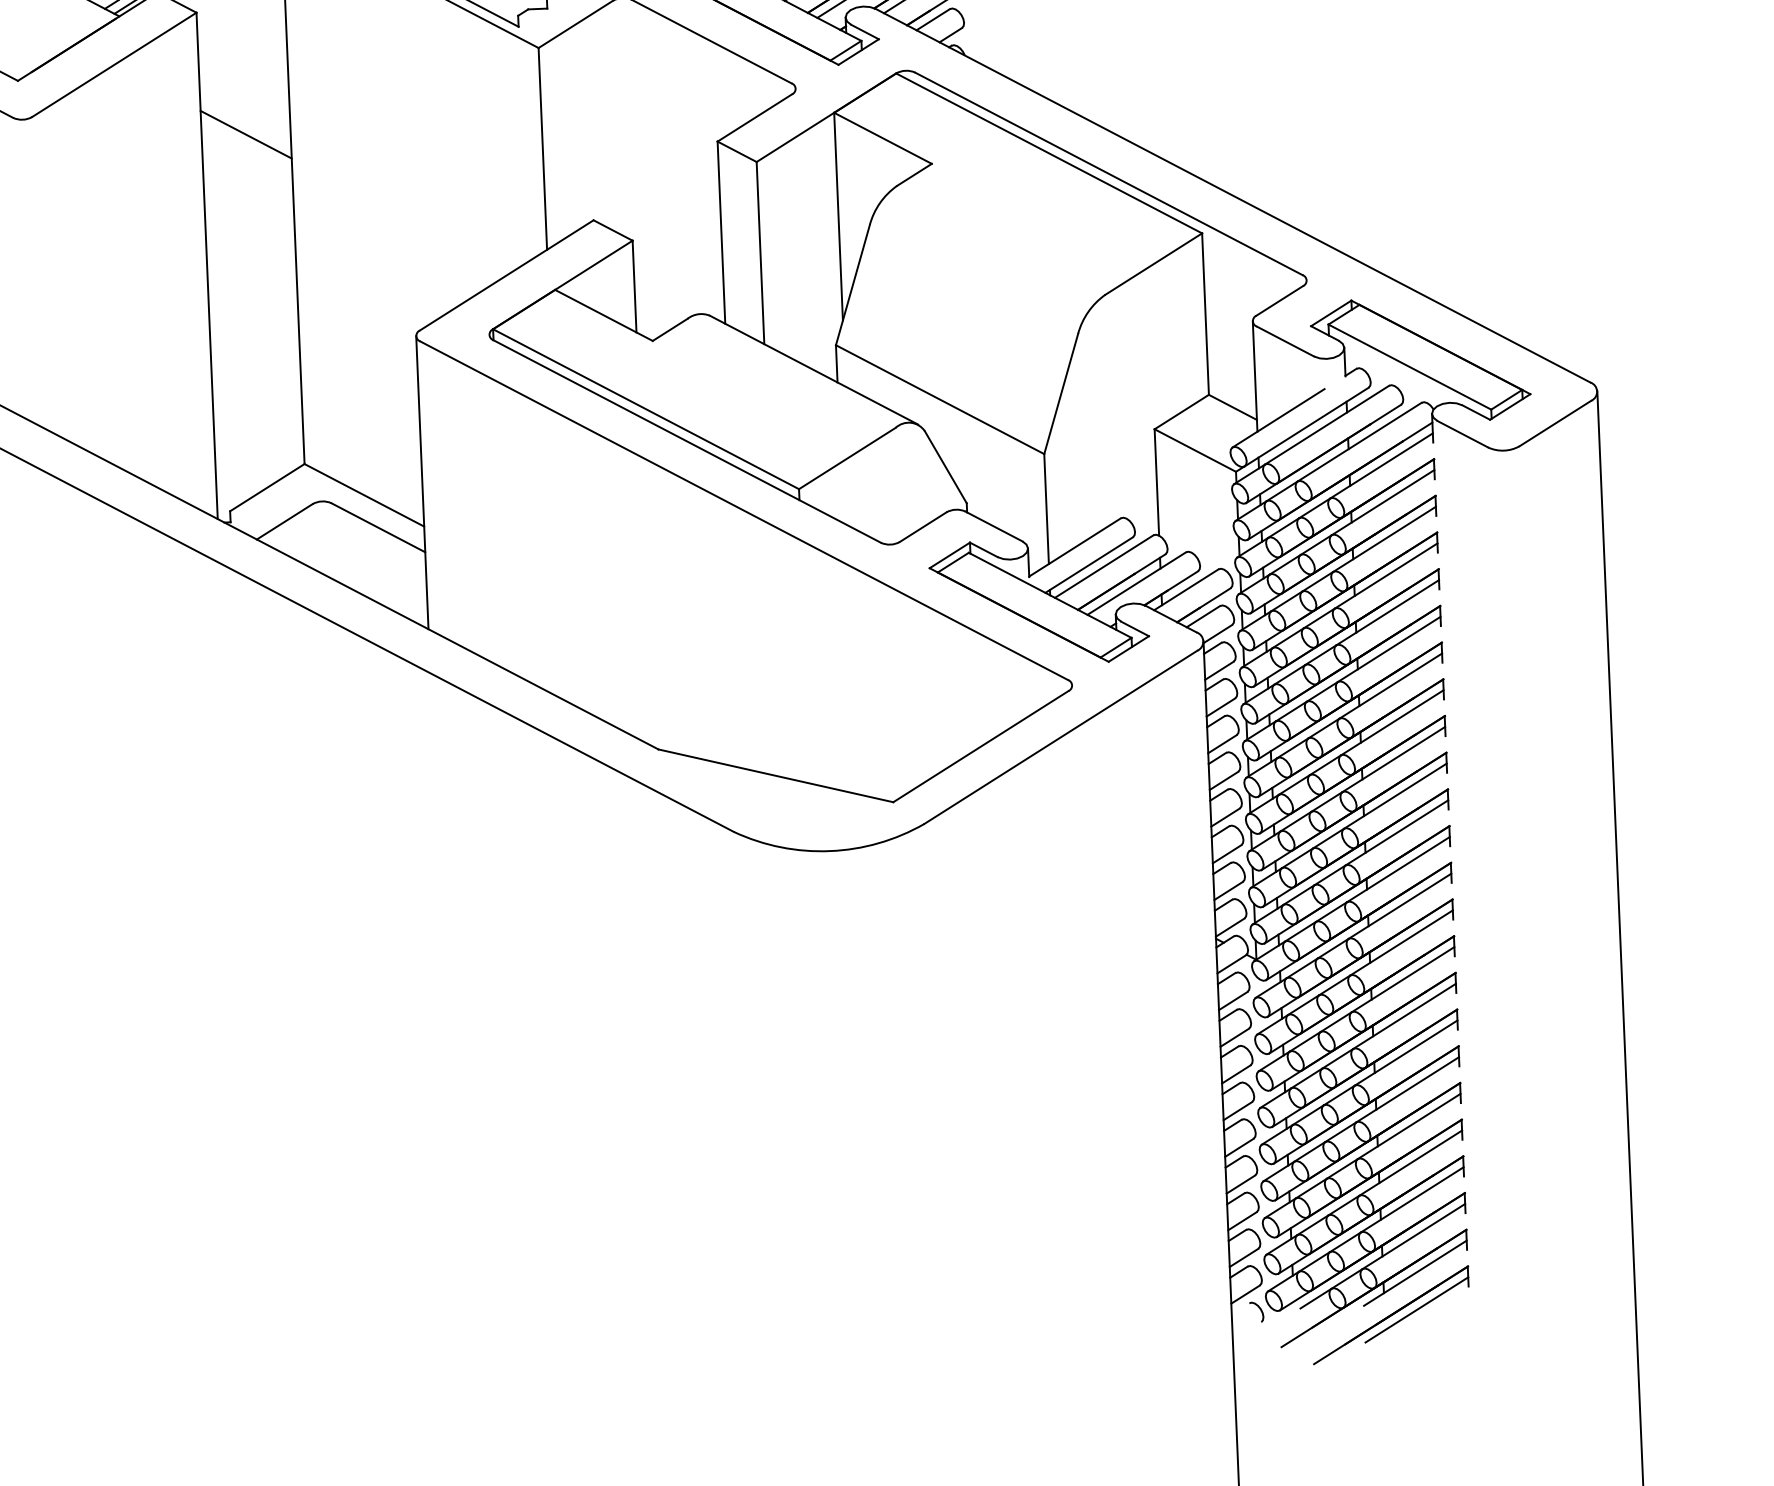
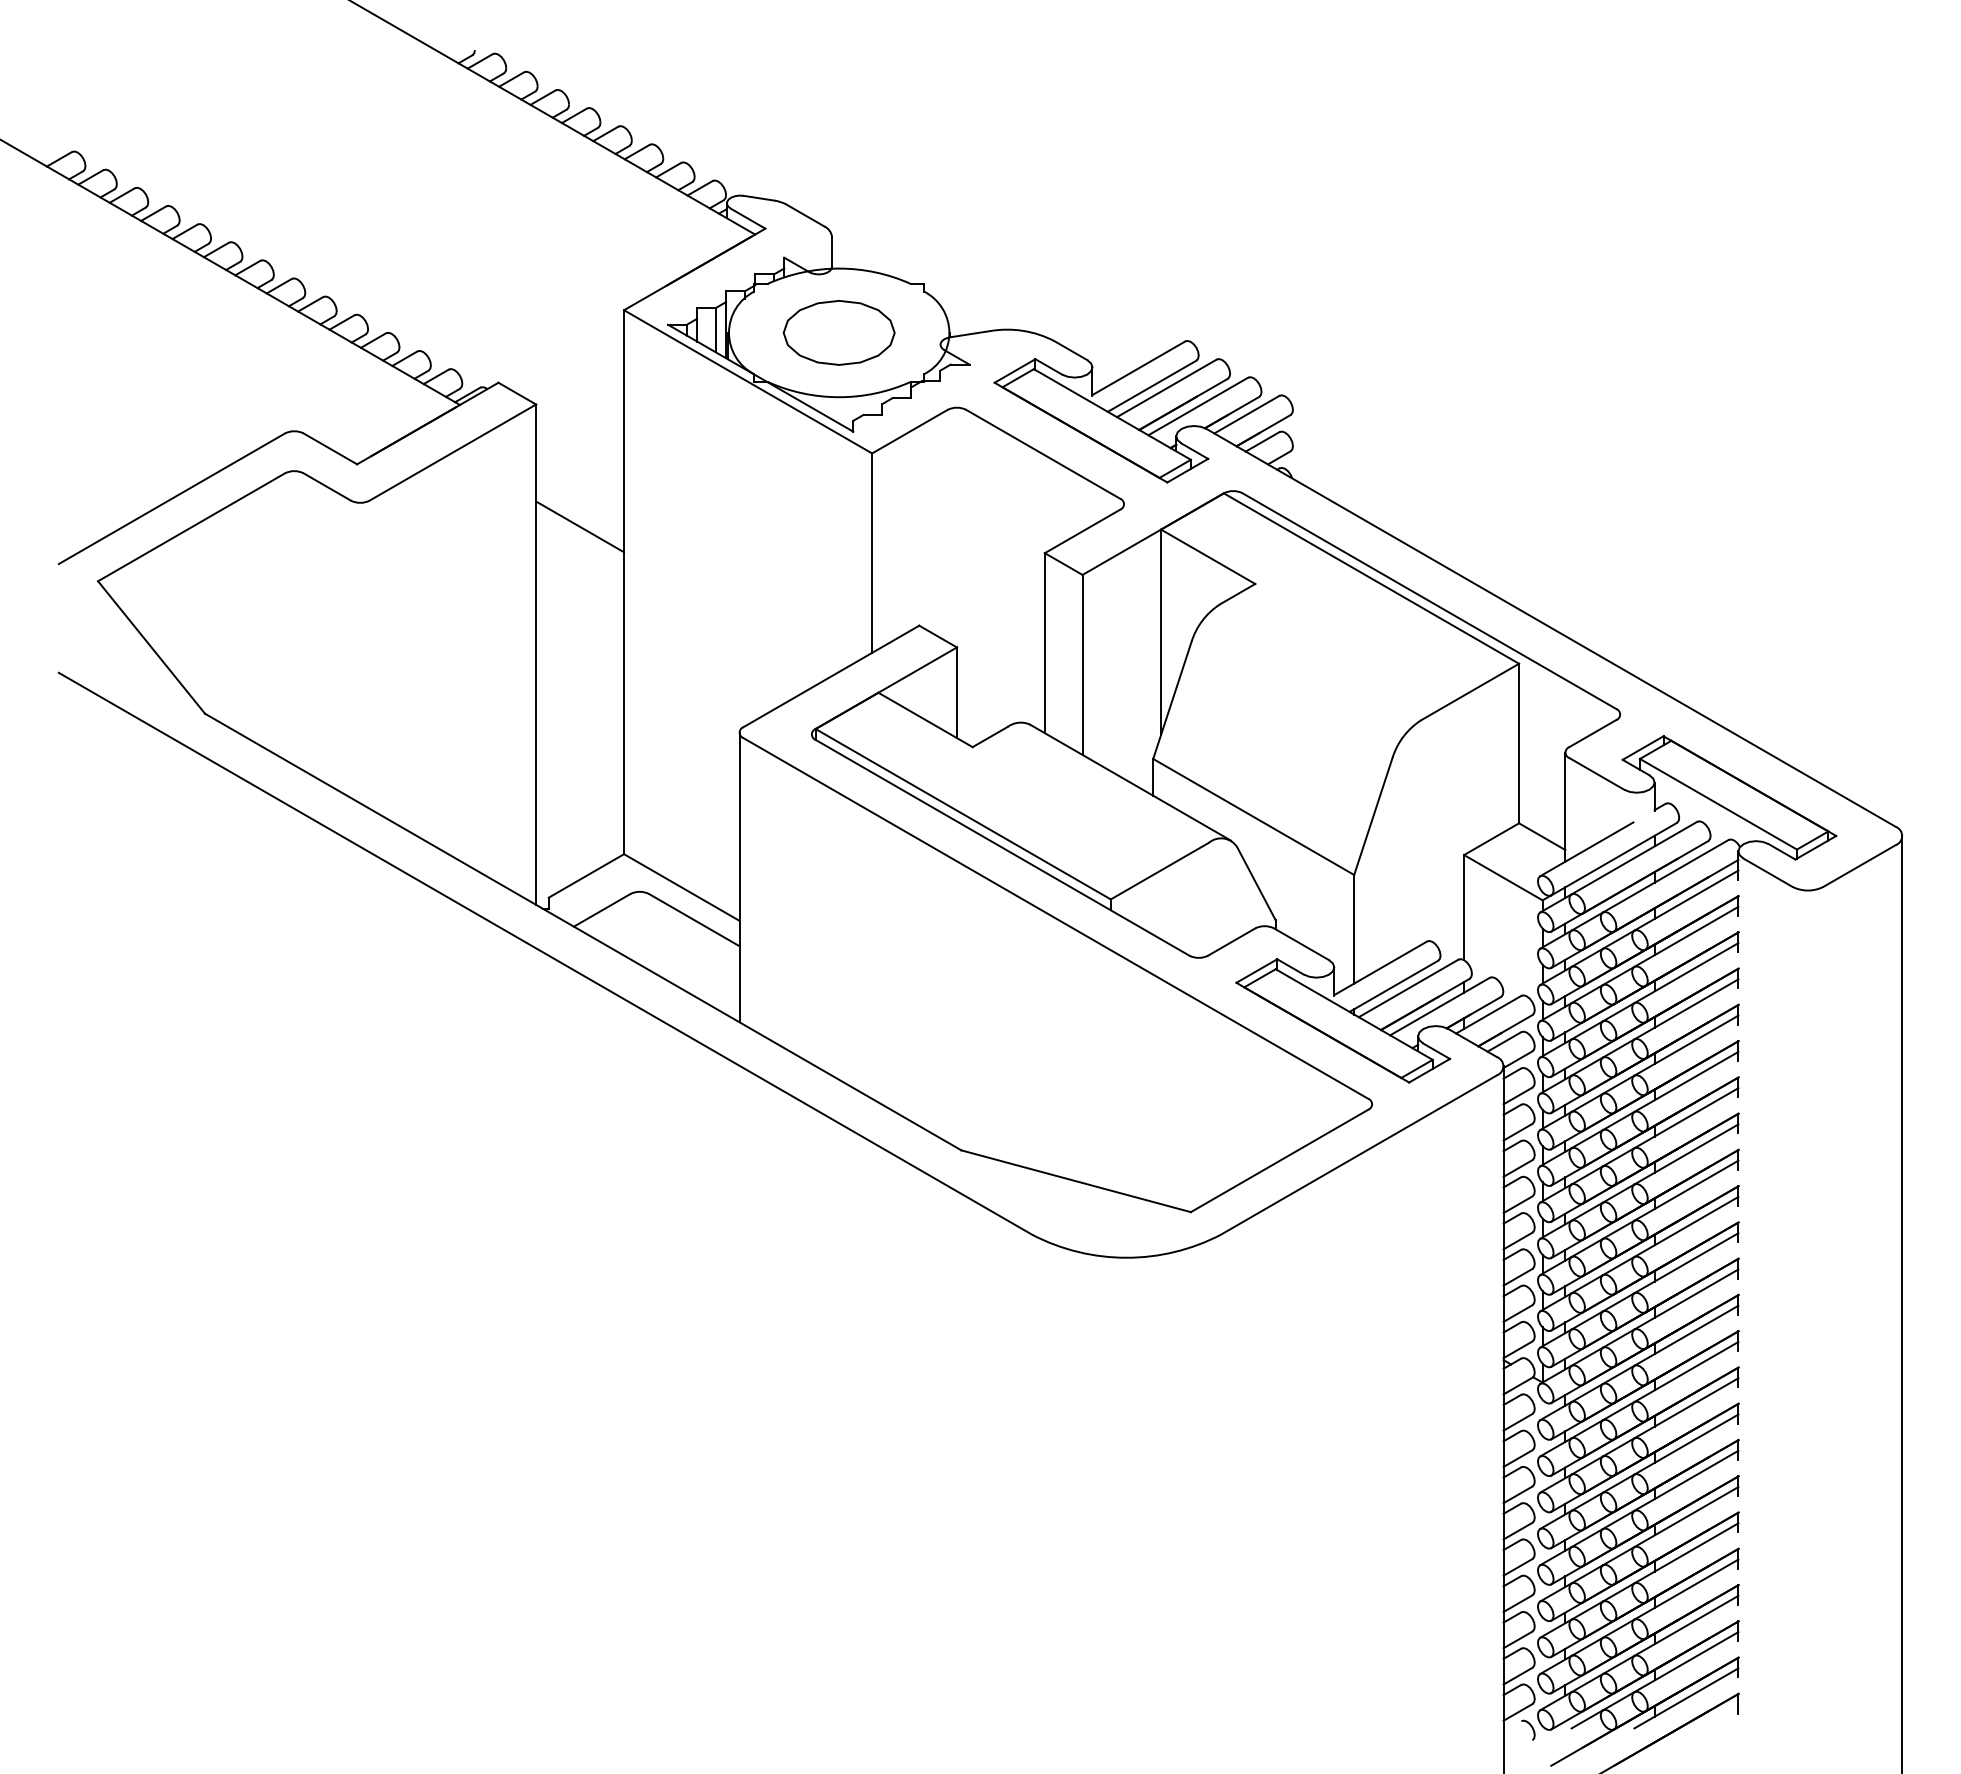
line: (1416, 1309) -> (1686, 1734), removed

